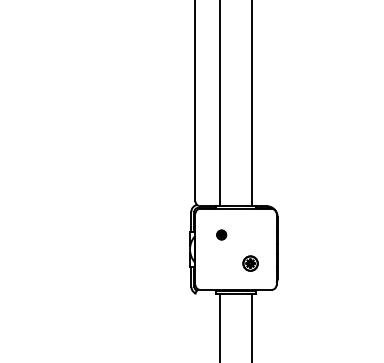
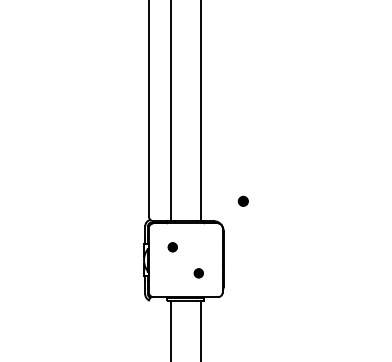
part: (298, 183) -> (242, 200), added
part: (250, 263) -> (198, 273), size x0.62

